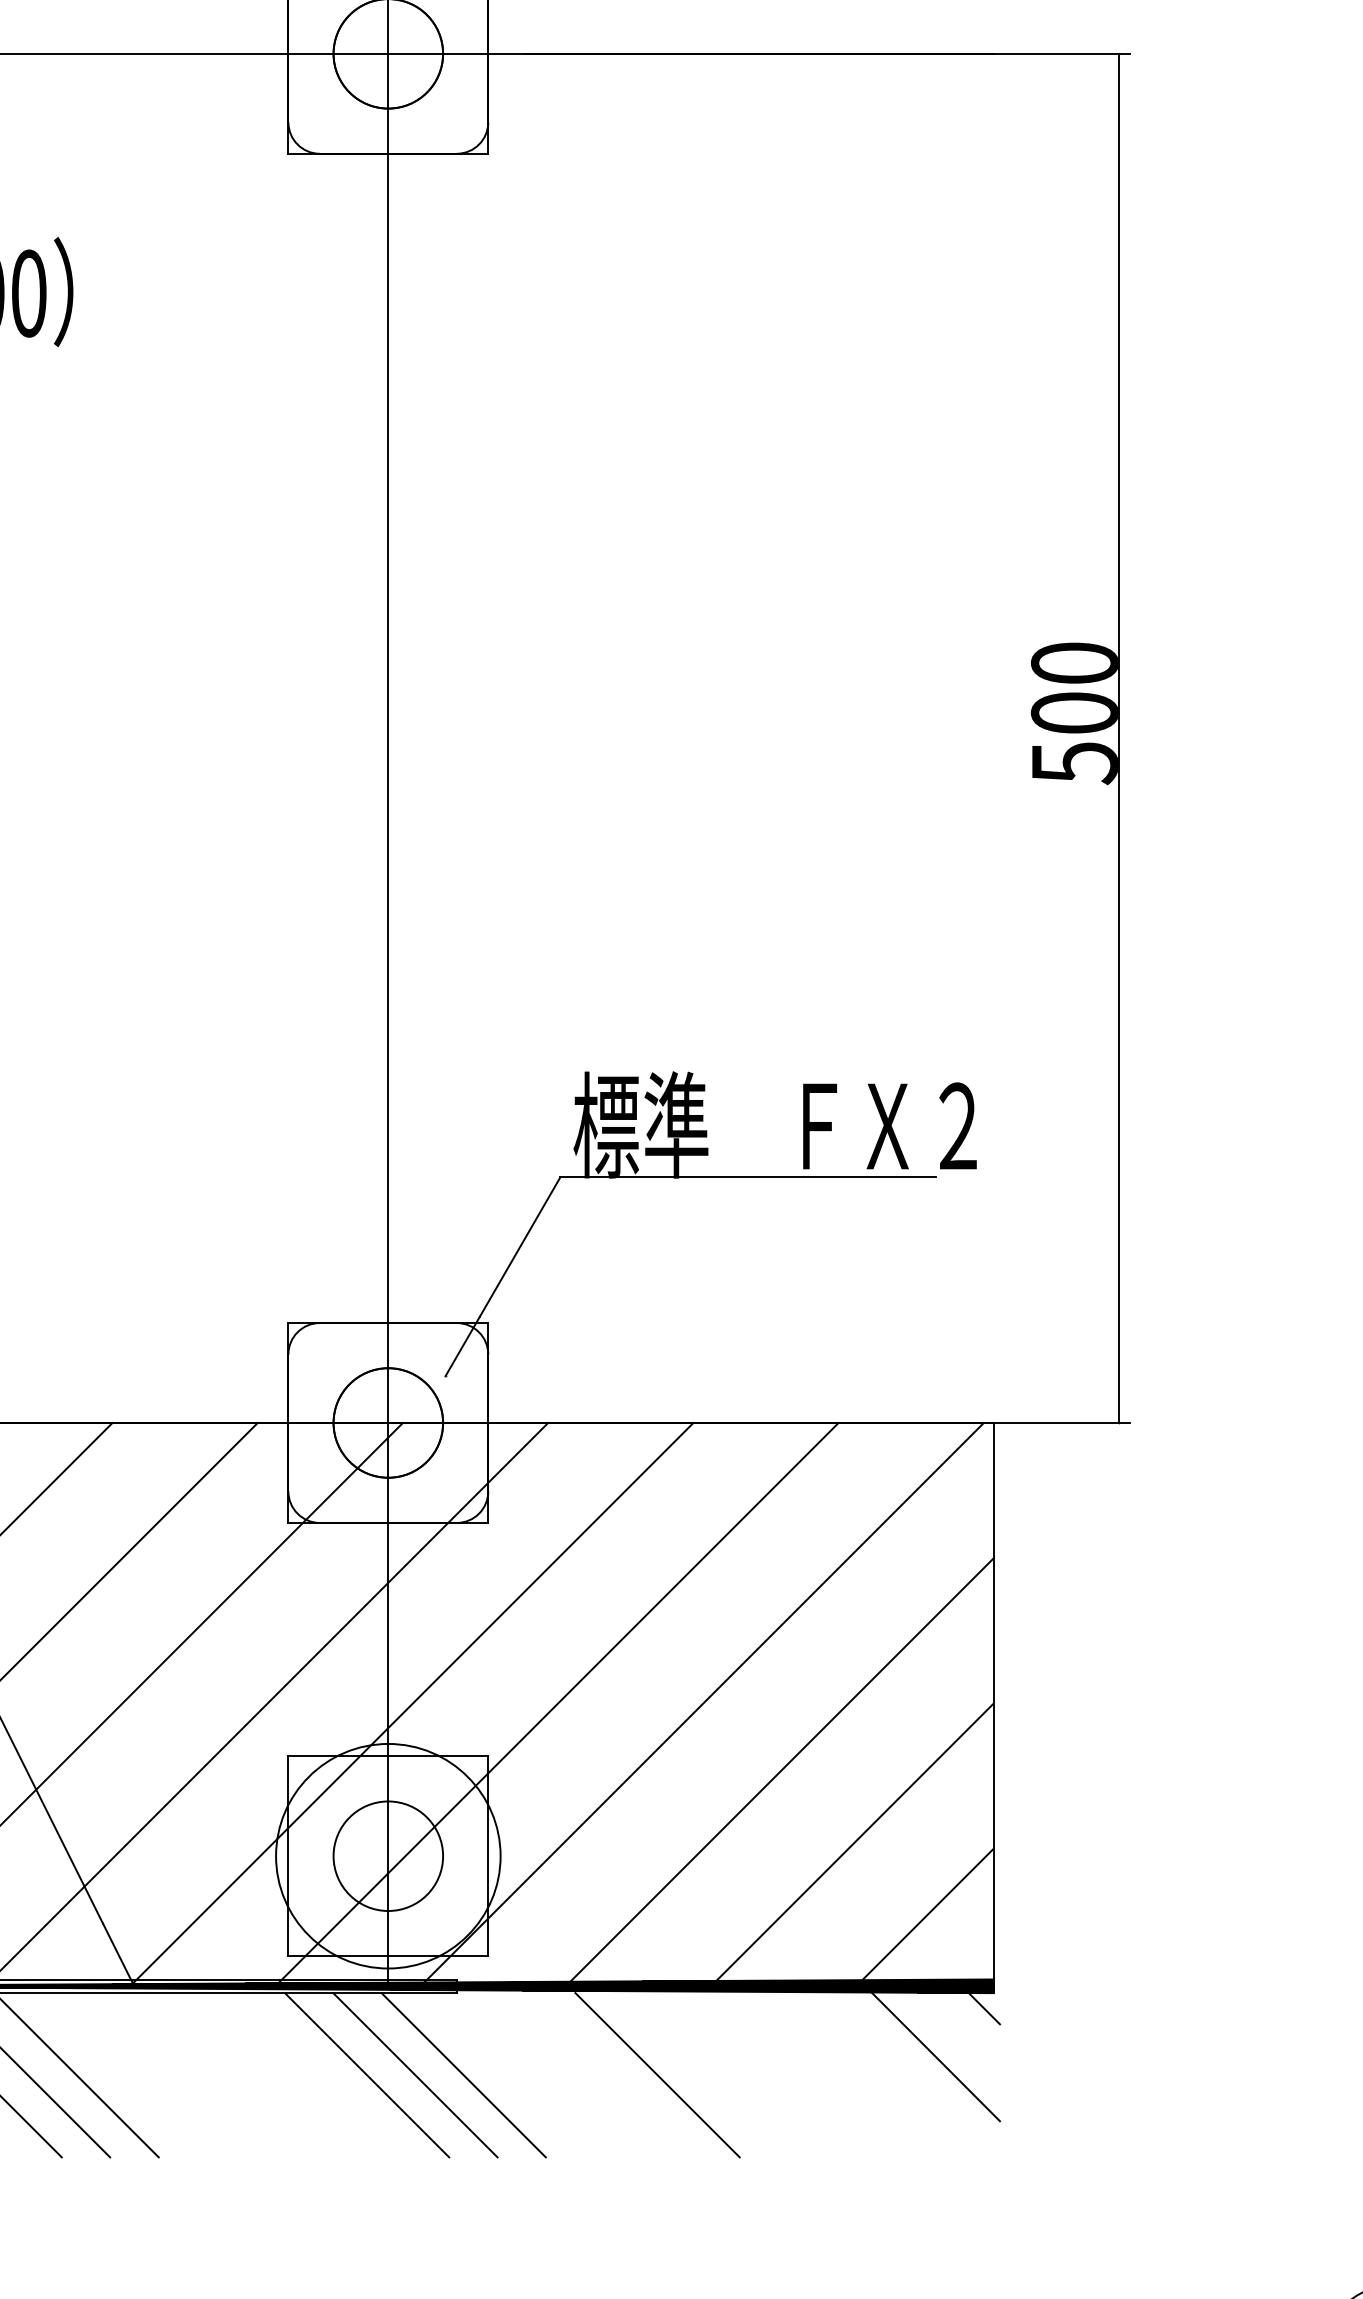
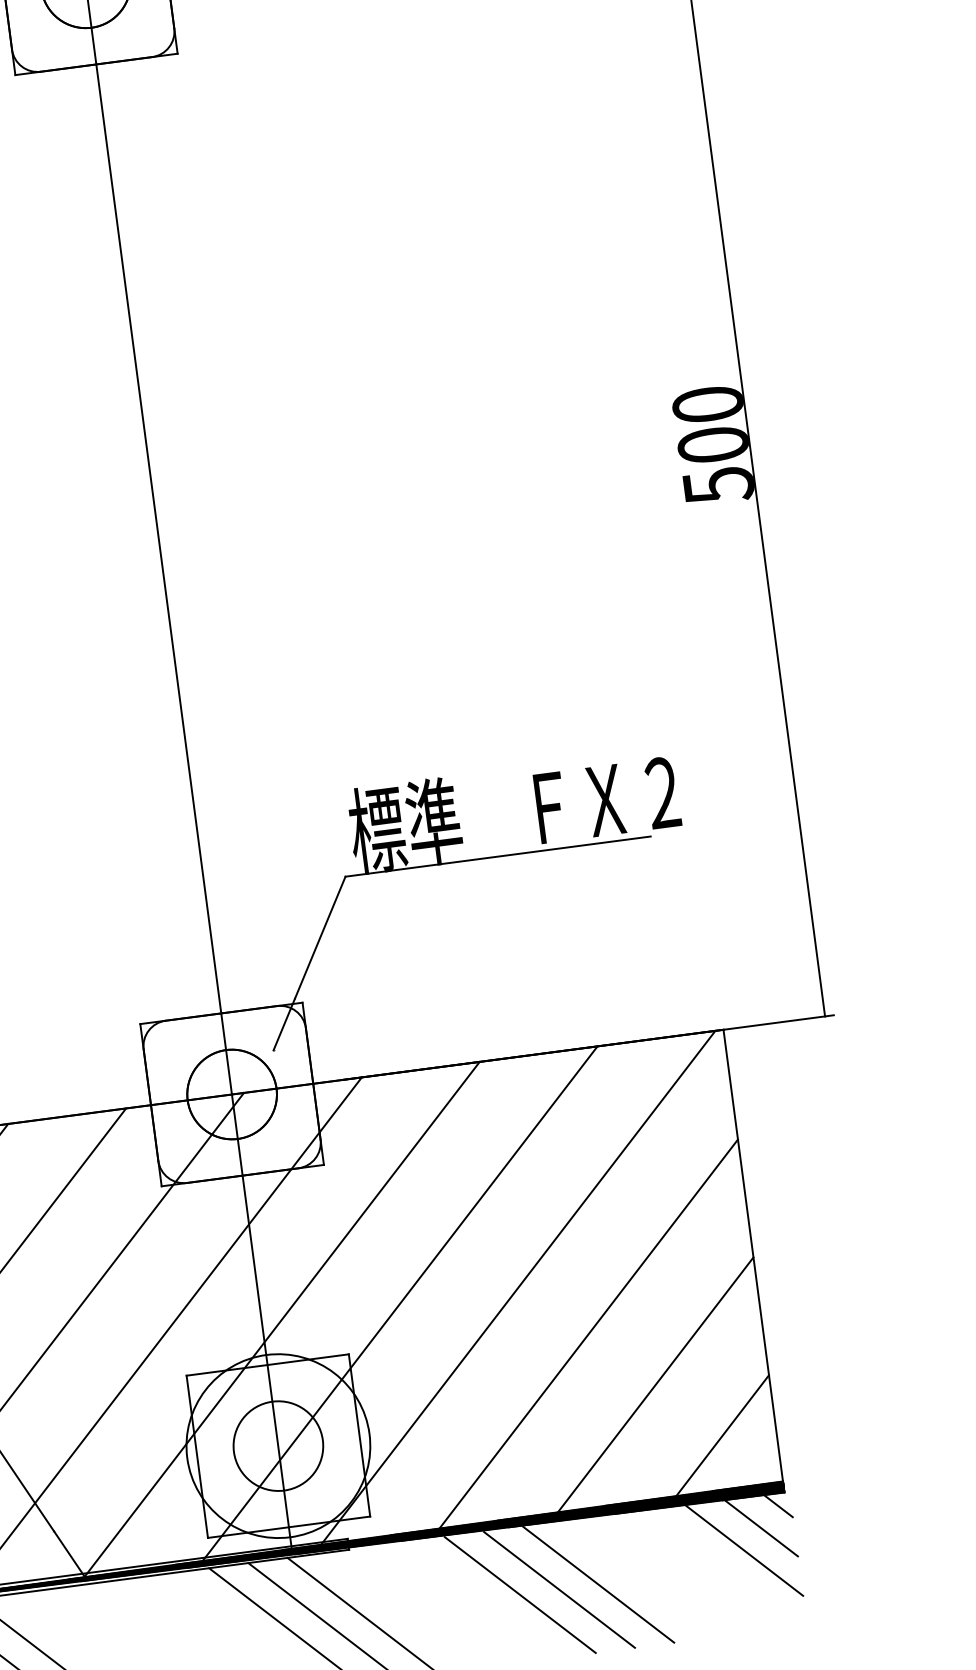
line: (959, 2032) -> (760, 1528), added
line: (705, 2075) -> (559, 1590), added
line: (754, 2075) -> (599, 1584), added

